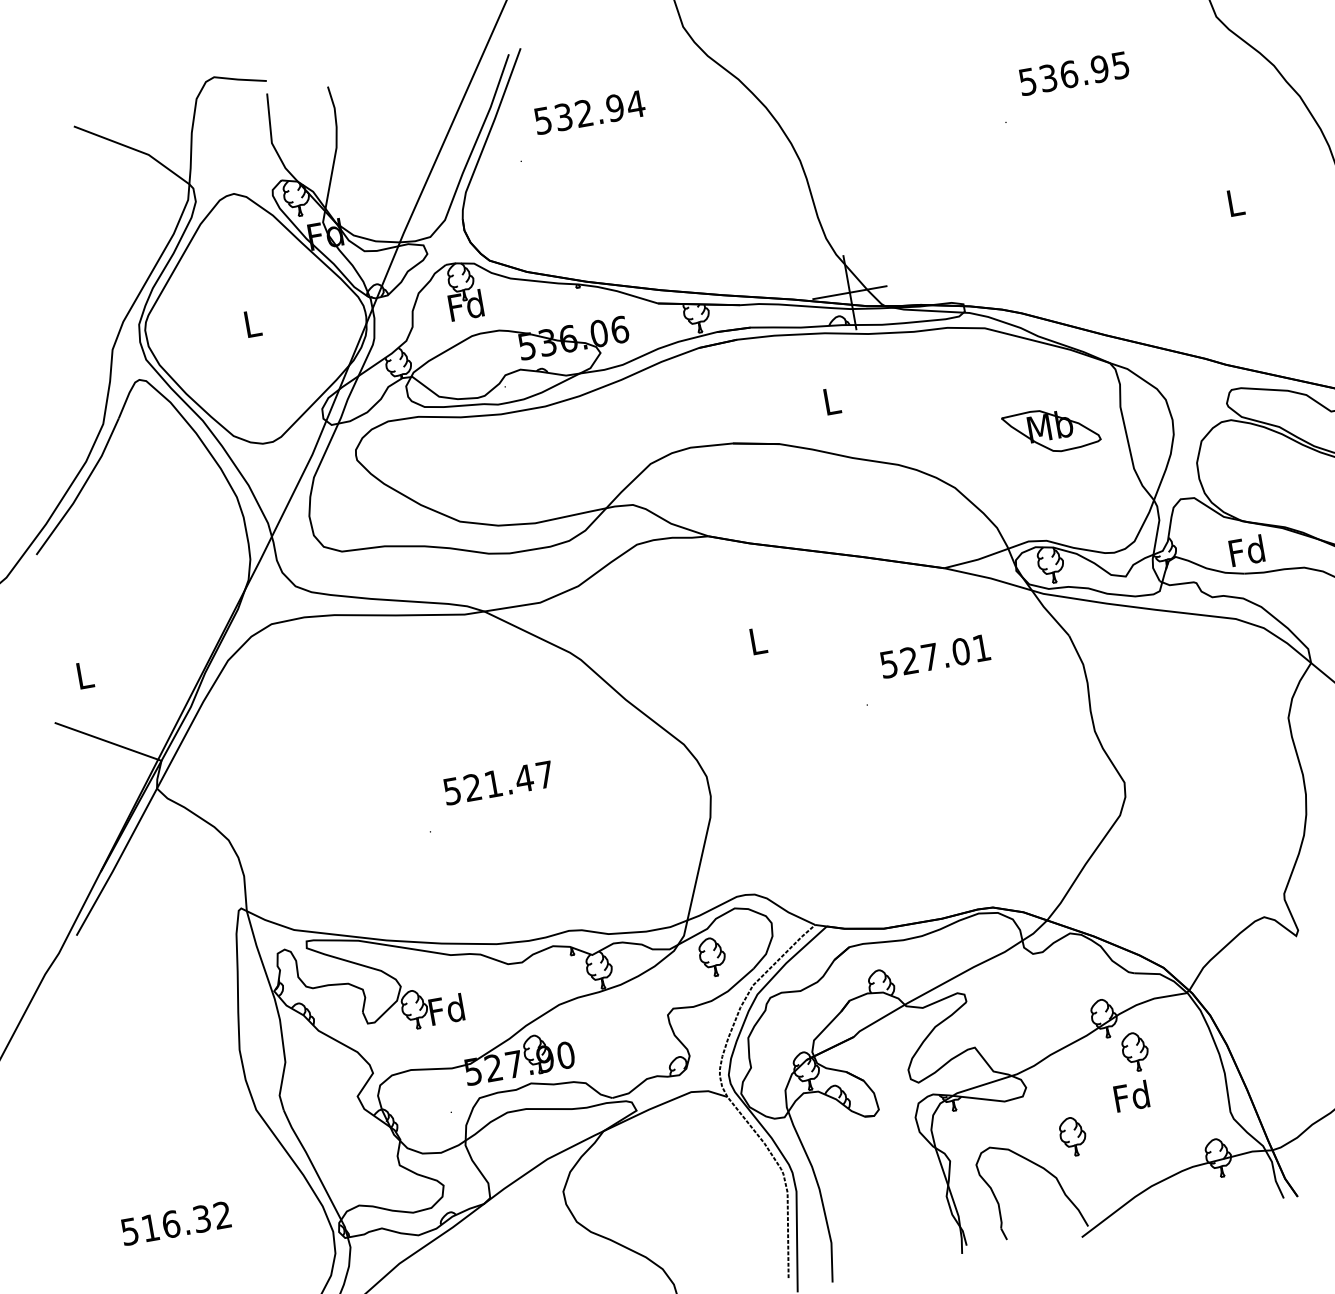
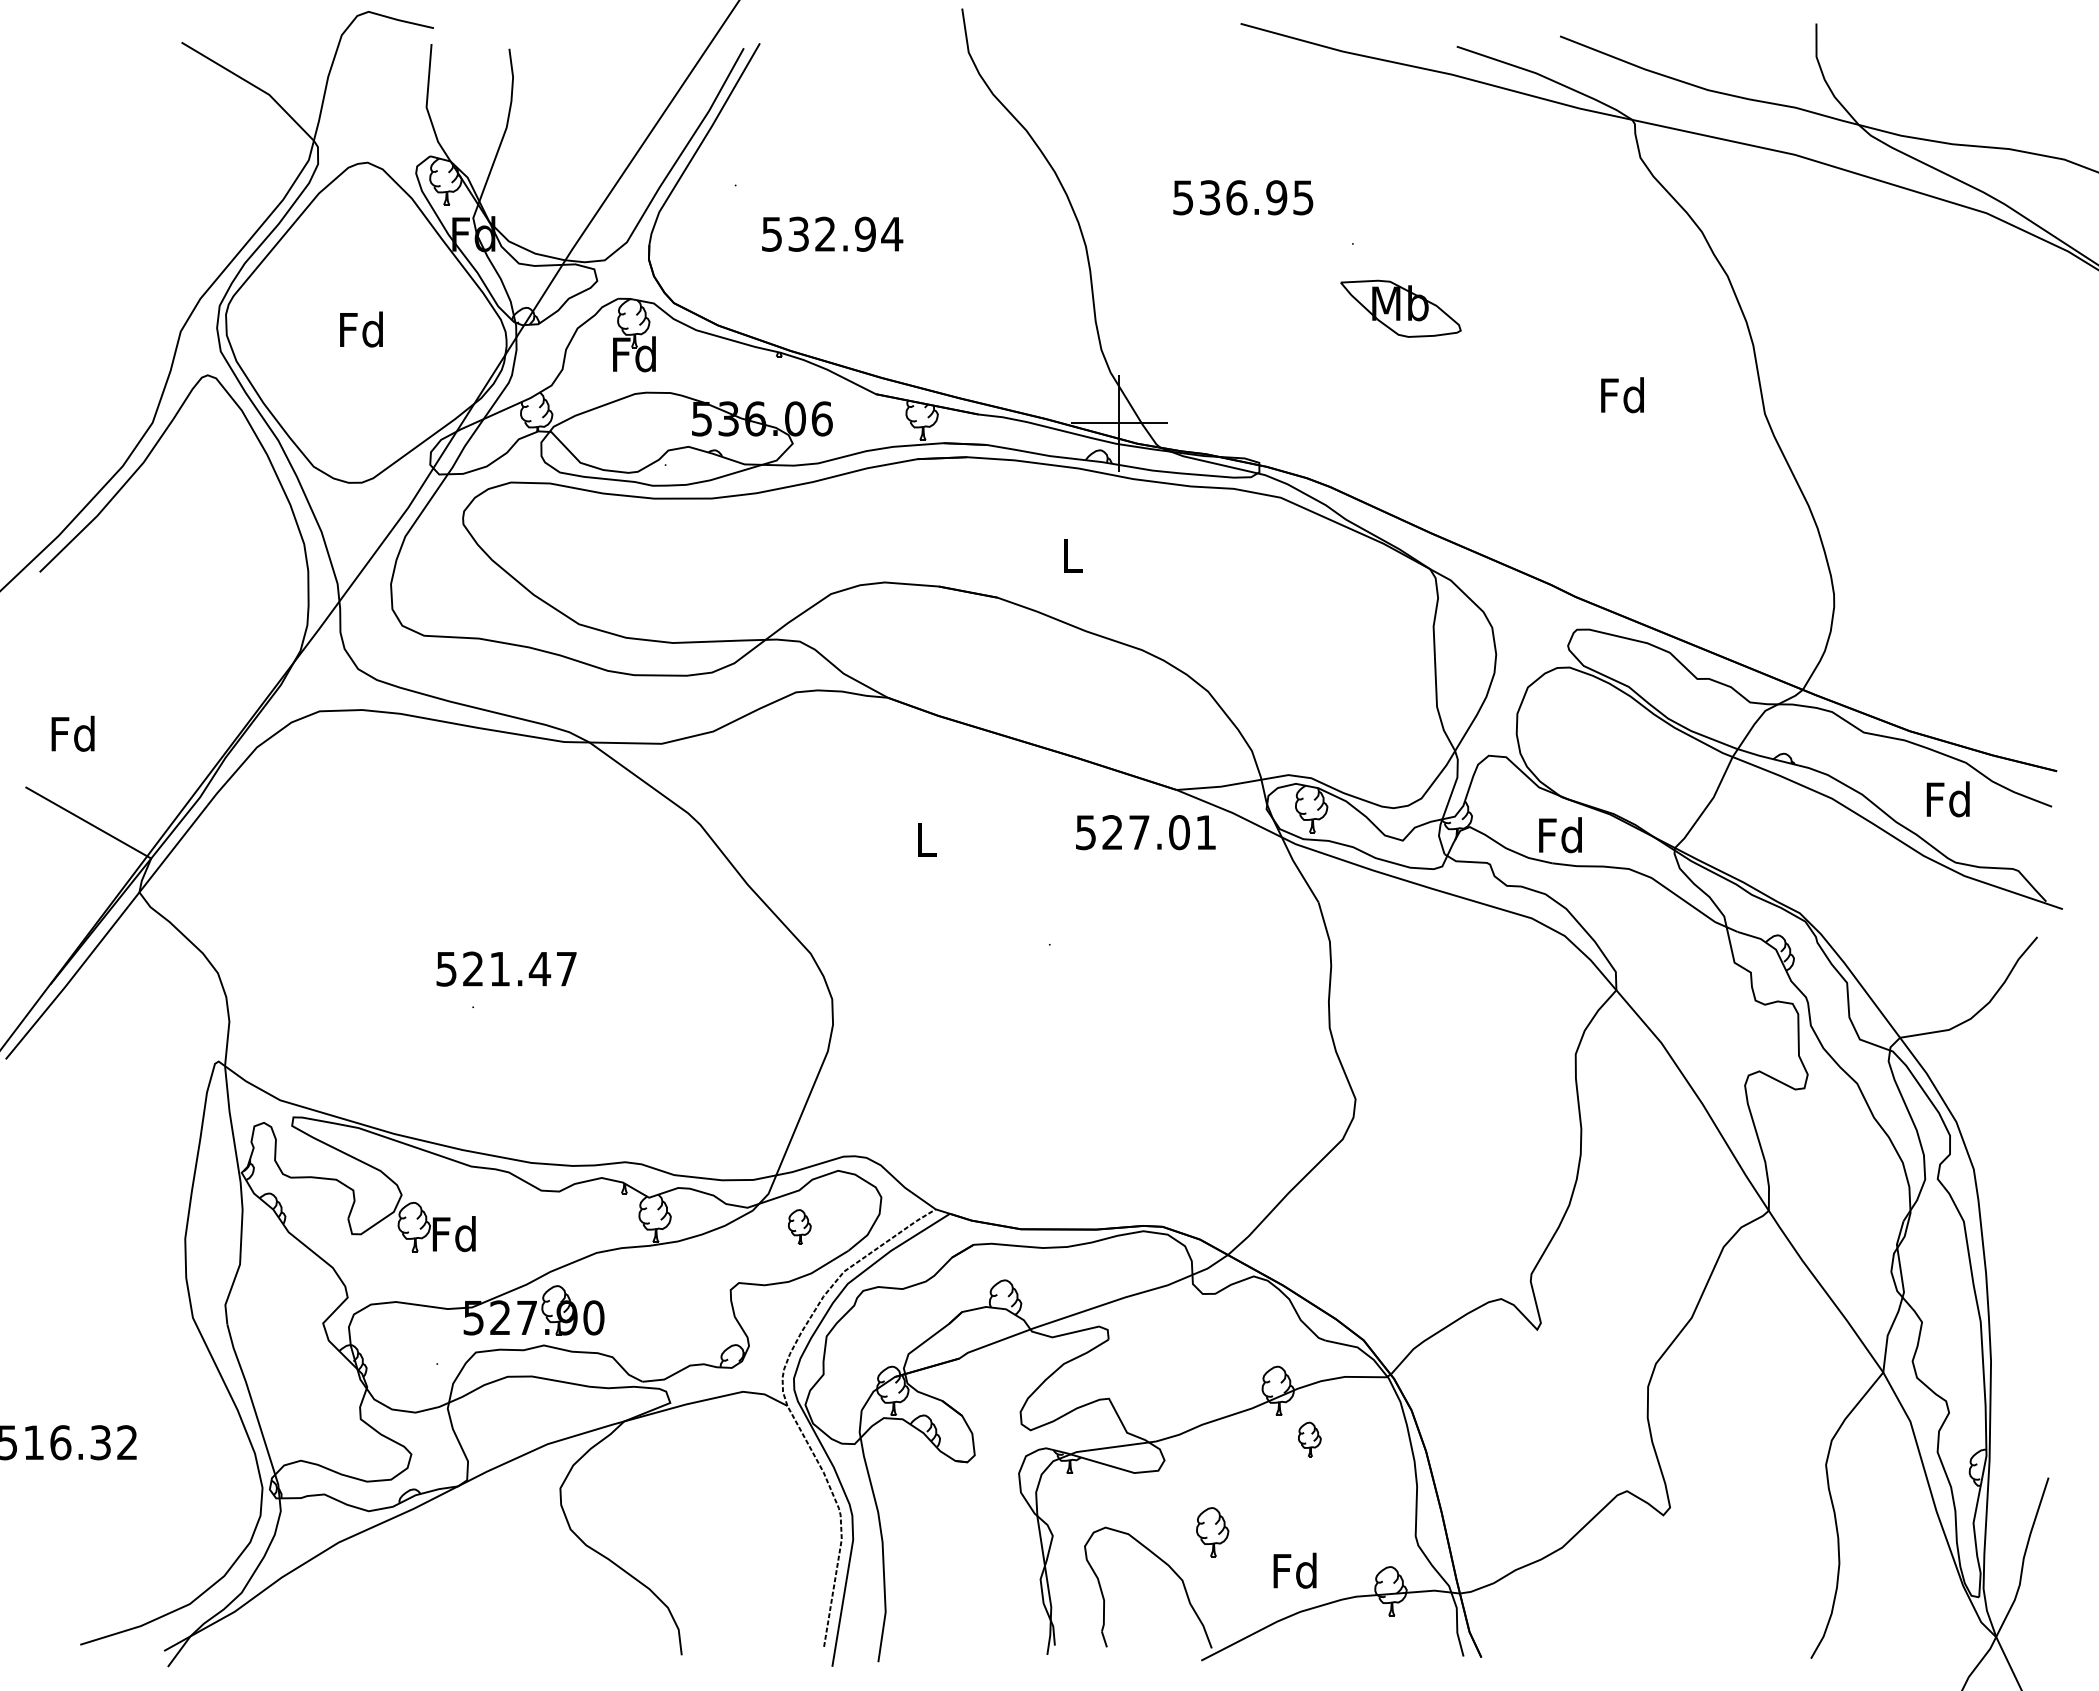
text: (1074, 73) -> (1243, 197), moved
text: (589, 111) -> (832, 233), moved
text: (1234, 202) -> (1622, 395), L -> Fd
text: (251, 323) -> (361, 329), L -> Fd
part: (1051, 430) -> (1400, 308), moved
text: (934, 656) -> (1145, 832), moved
text: (83, 674) -> (72, 733), L -> Fd
text: (498, 782) -> (506, 968), moved
part: (712, 956) -> (799, 1226), size x0.7
part: (1135, 1051) -> (1309, 1439), size x0.7
text: (1131, 1096) -> (1294, 1570), moved

